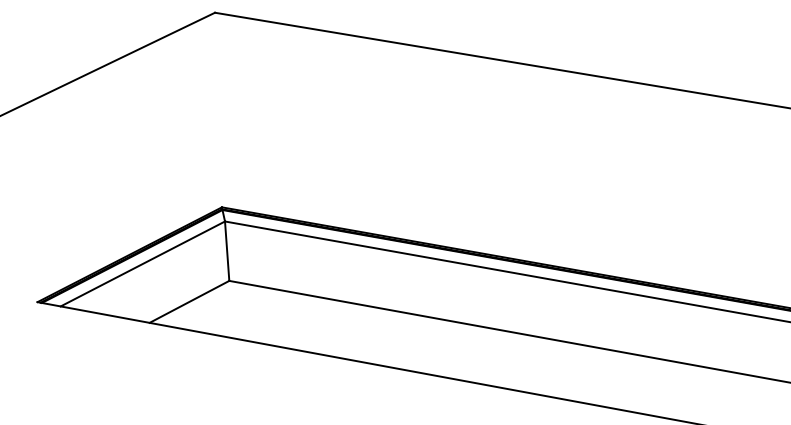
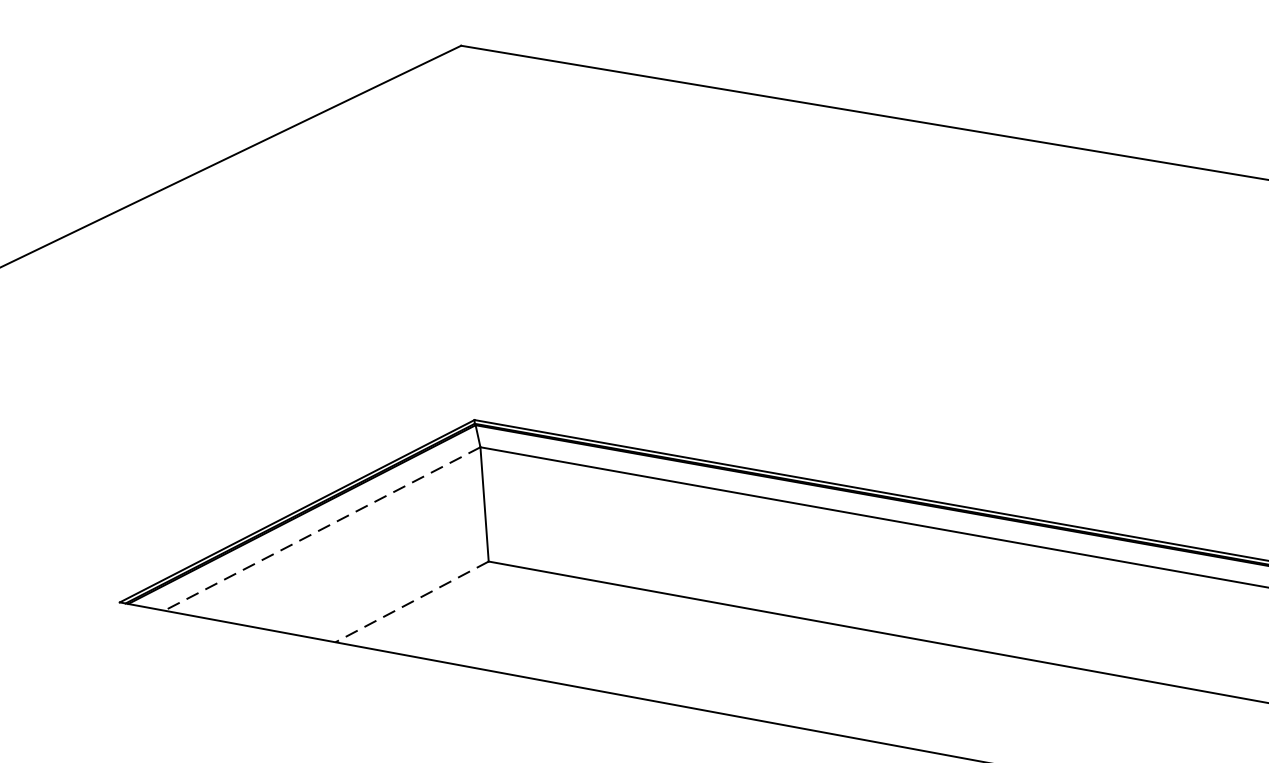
line: (142, 263) -> (321, 528), solid -> dashed
line: (189, 302) -> (412, 603), solid -> dashed

